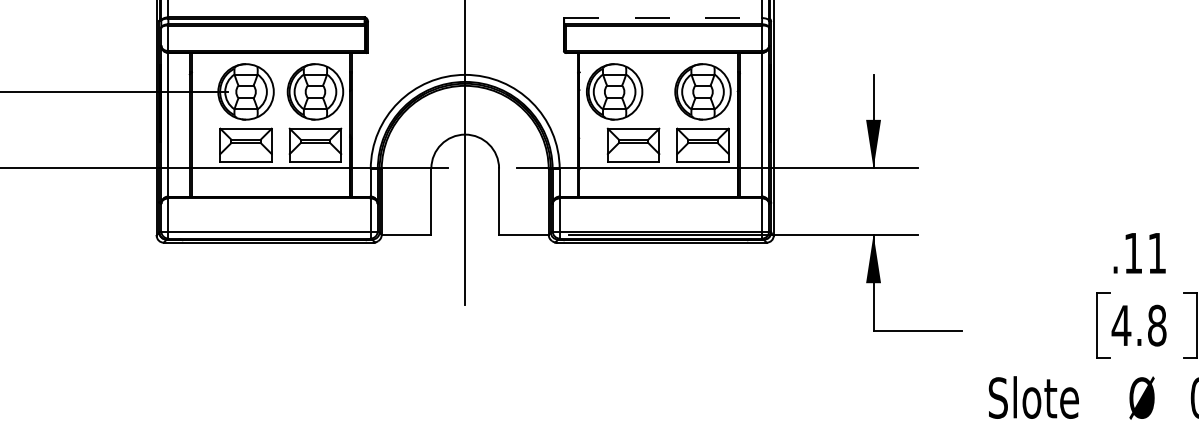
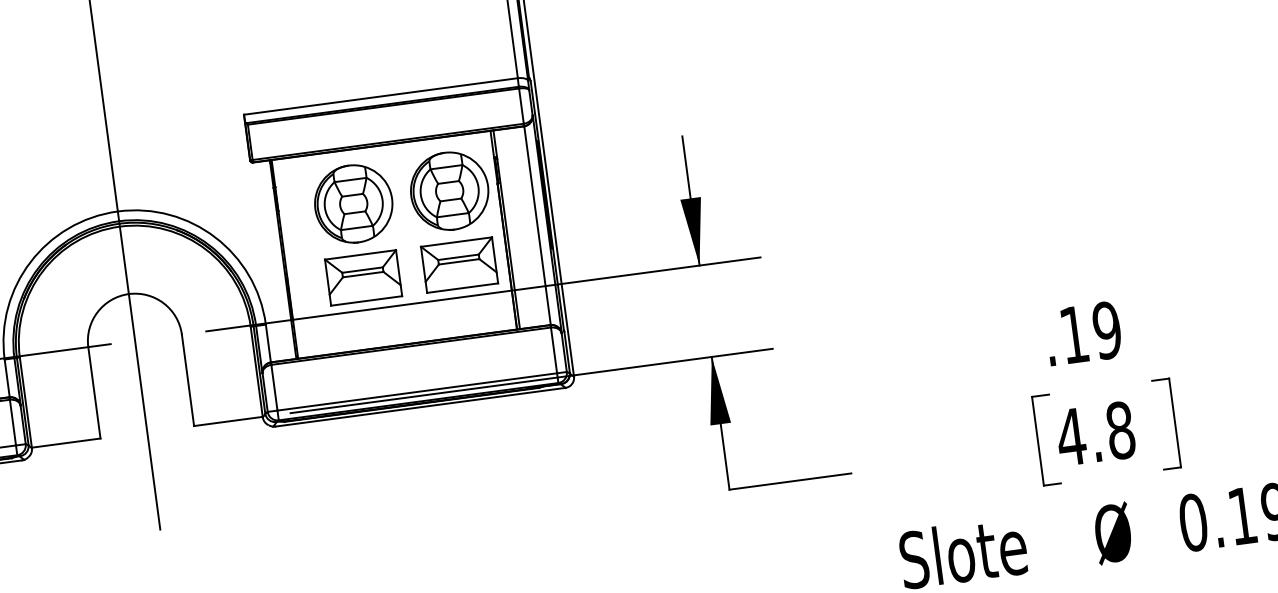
line: (663, 18) -> (381, 96), dashed -> solid
part: (614, 91) -> (353, 203), moved
text: (1156, 253) -> (1106, 330), .11 -> .19

